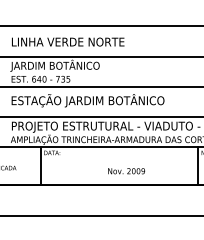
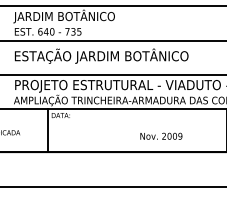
text: (126, 171) -> (161, 136), moved

